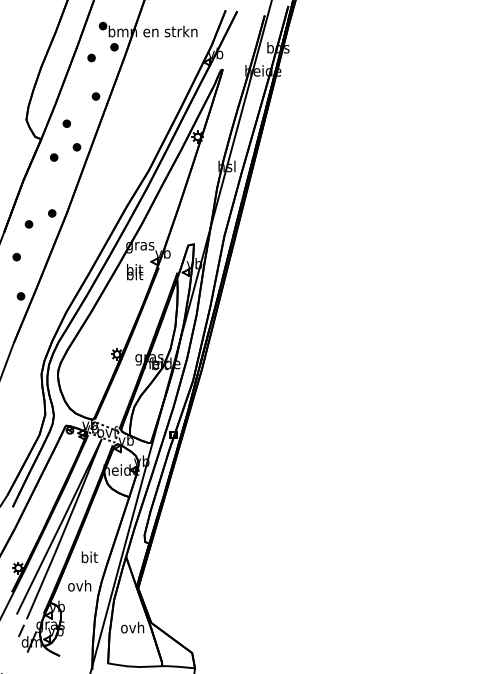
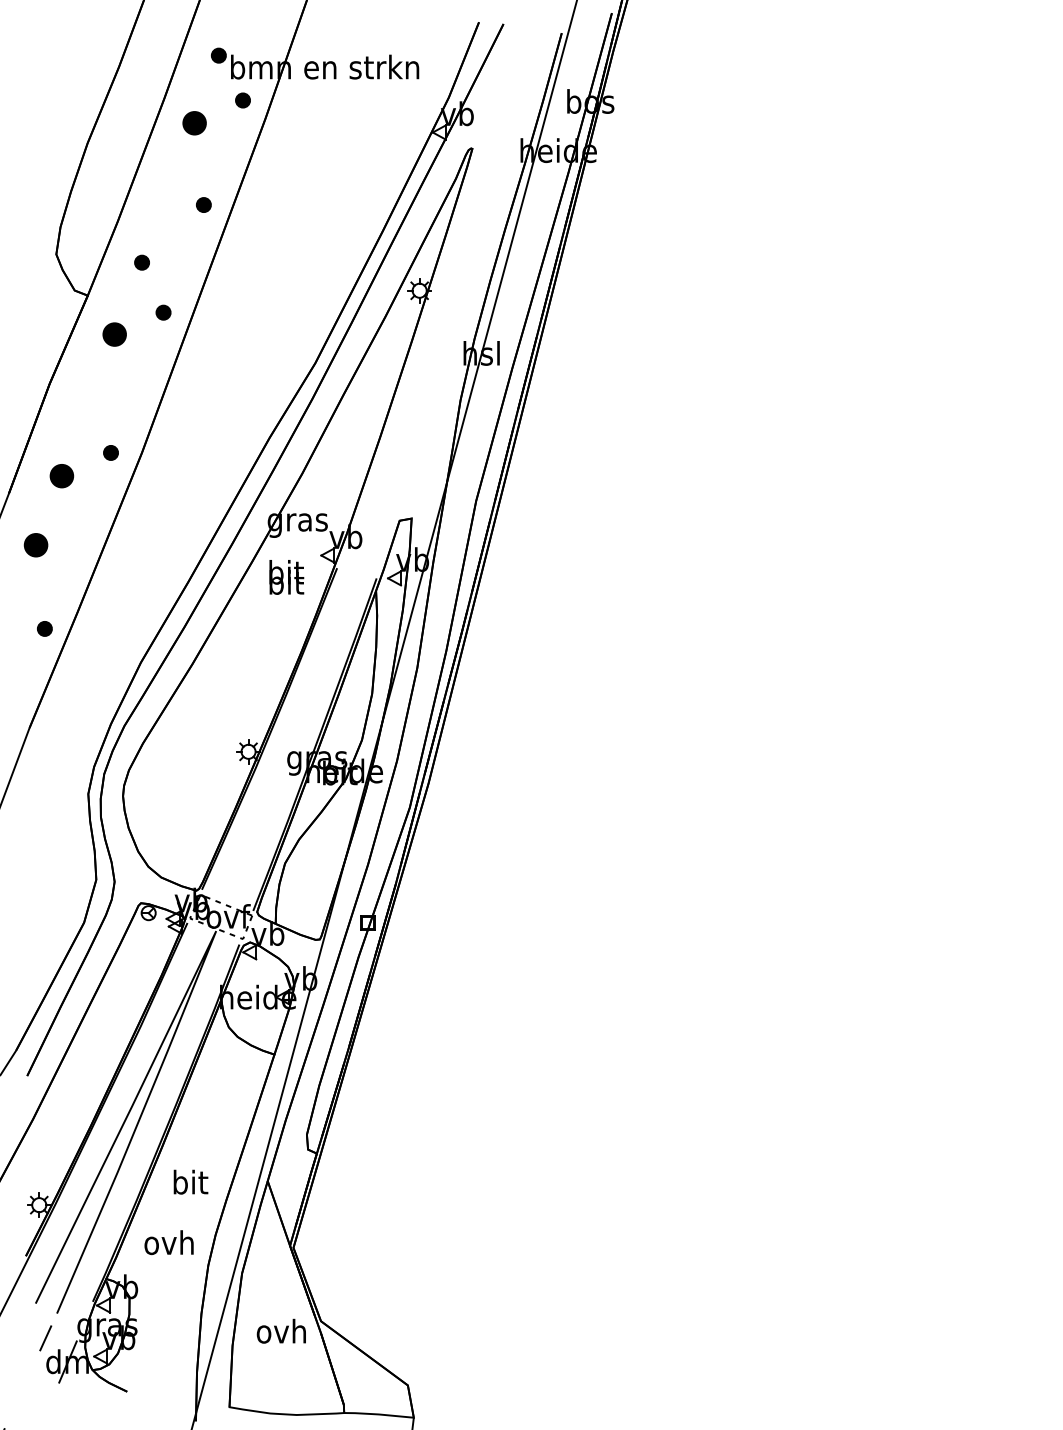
part: (91, 57) -> (194, 122), size x1.6
part: (54, 157) -> (115, 334), size x1.6
part: (28, 224) -> (60, 476), size x1.6
part: (16, 257) -> (35, 546), size x1.6

